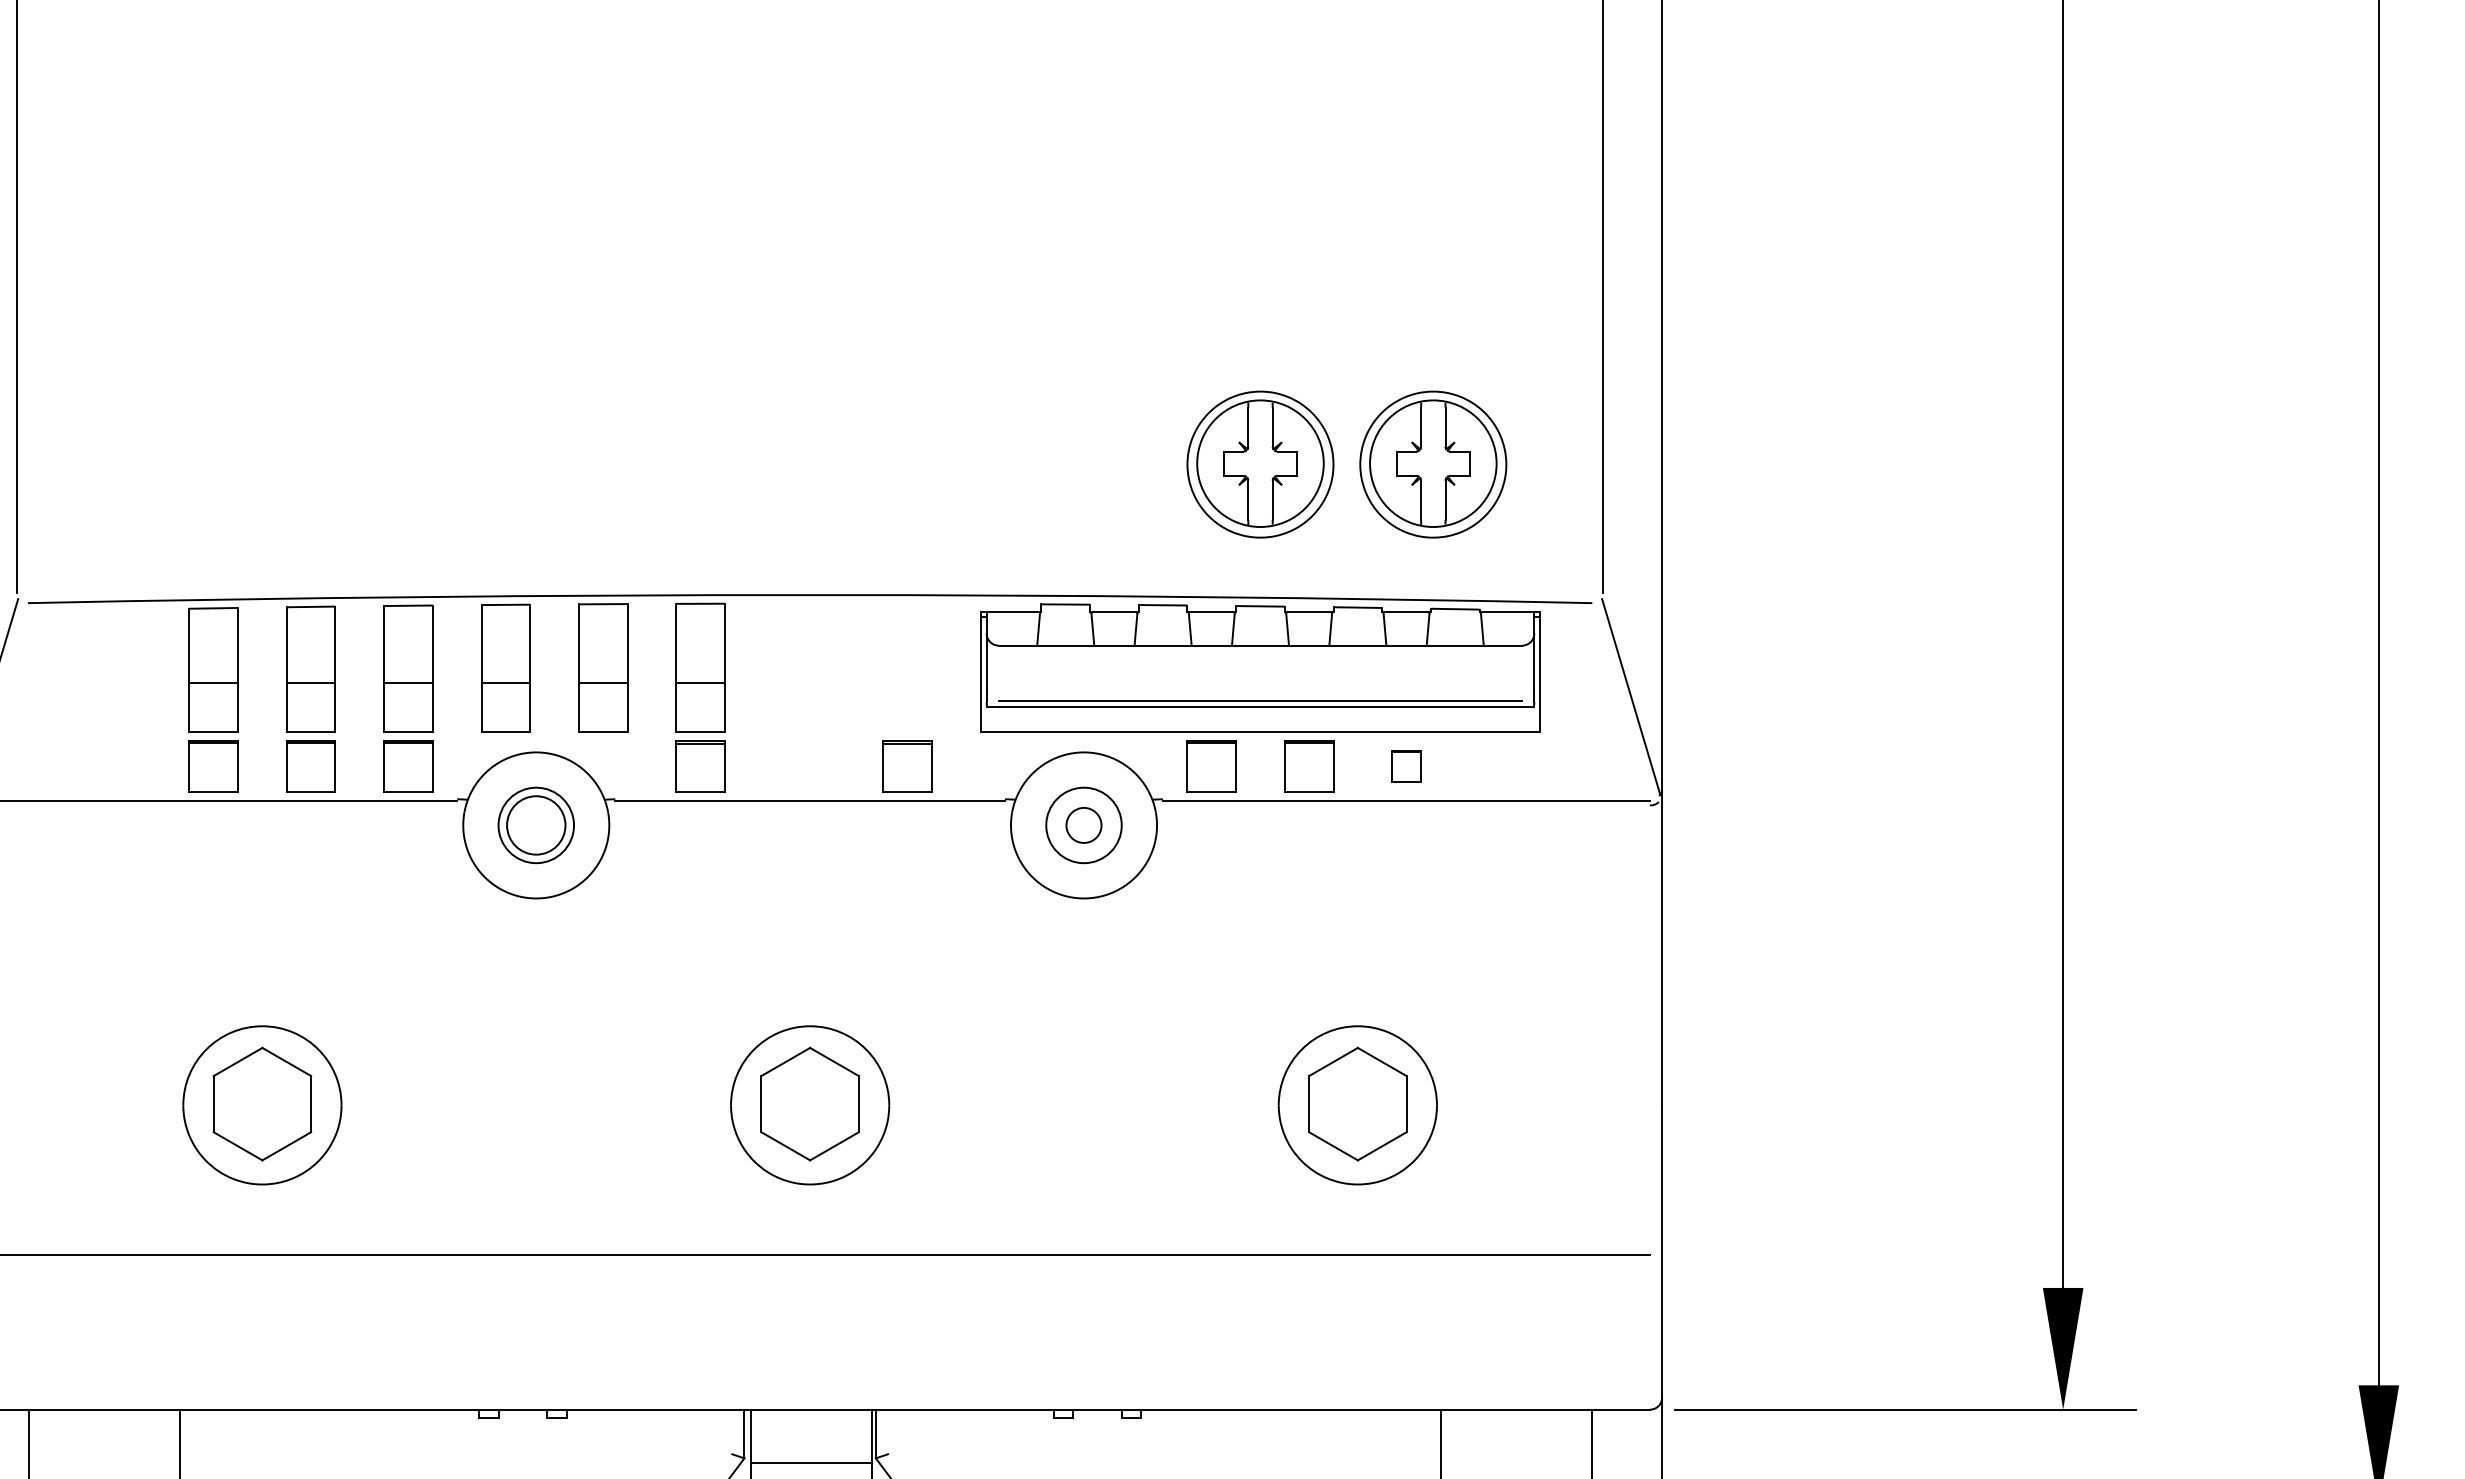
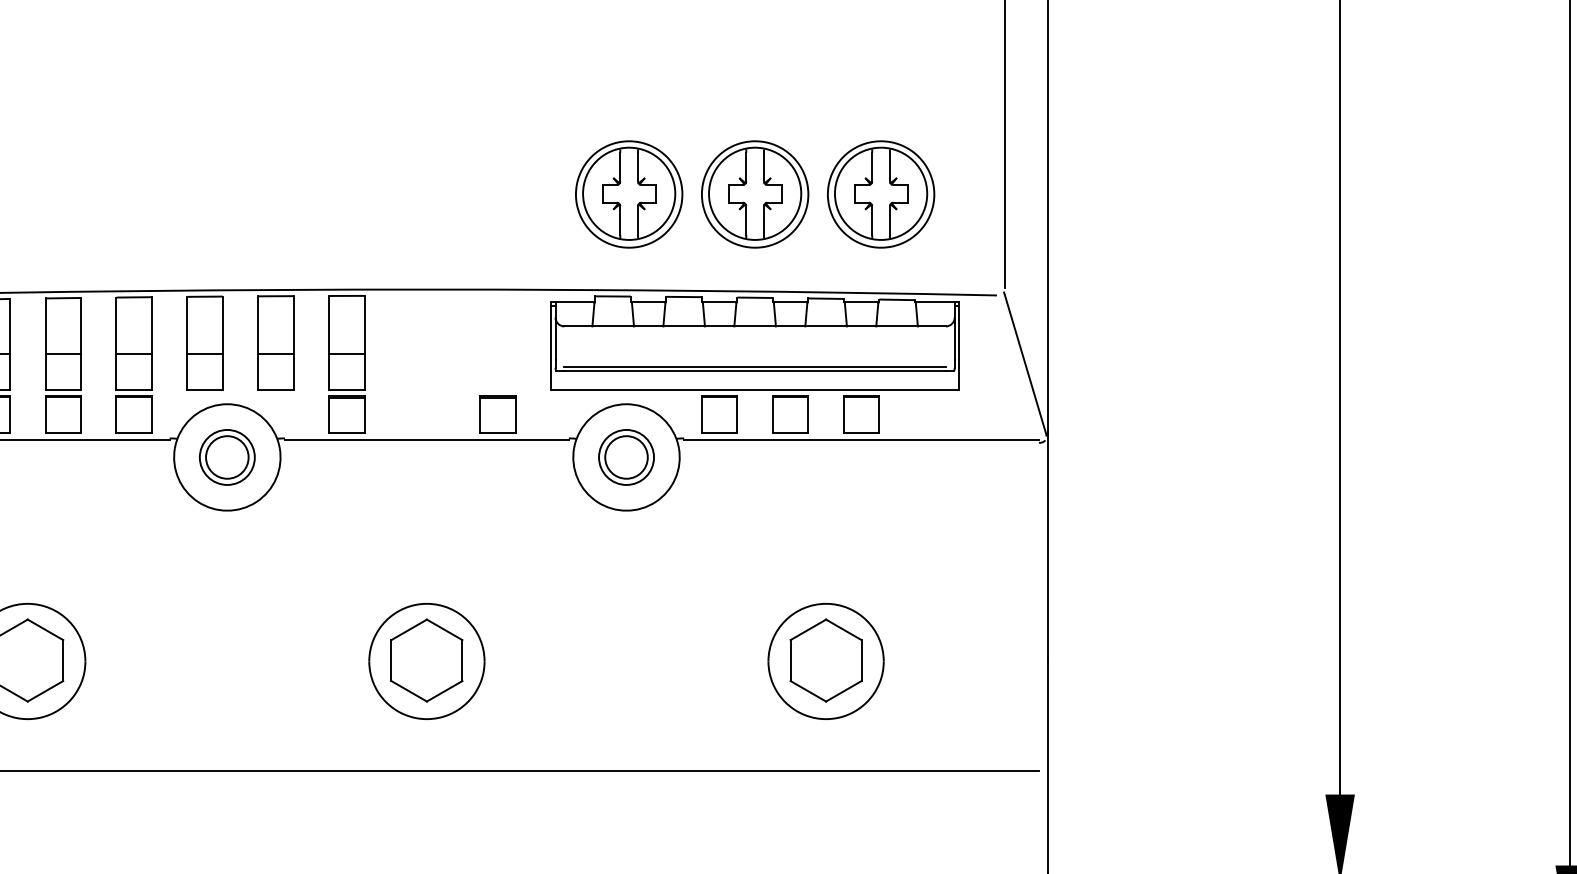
part: (1087, 464) -> (629, 194), added
part: (1406, 766) -> (861, 414), size x1.67
circle: (1083, 825) -> (626, 457), size x1.67

